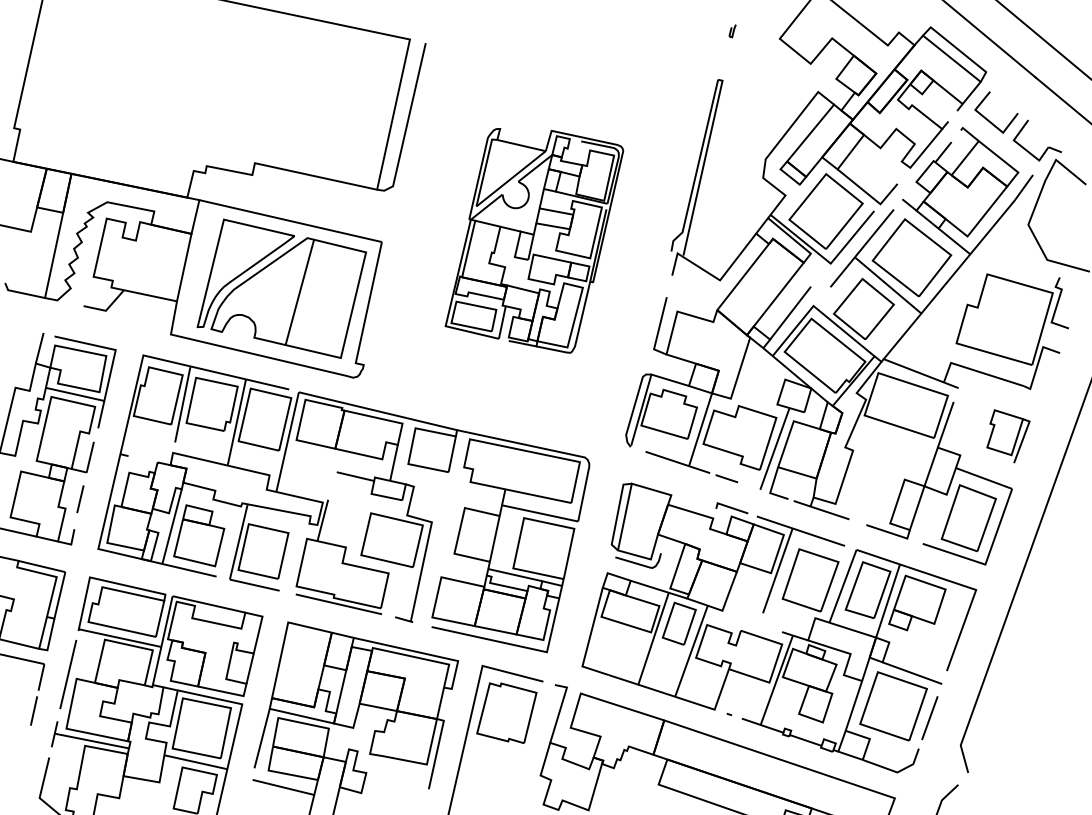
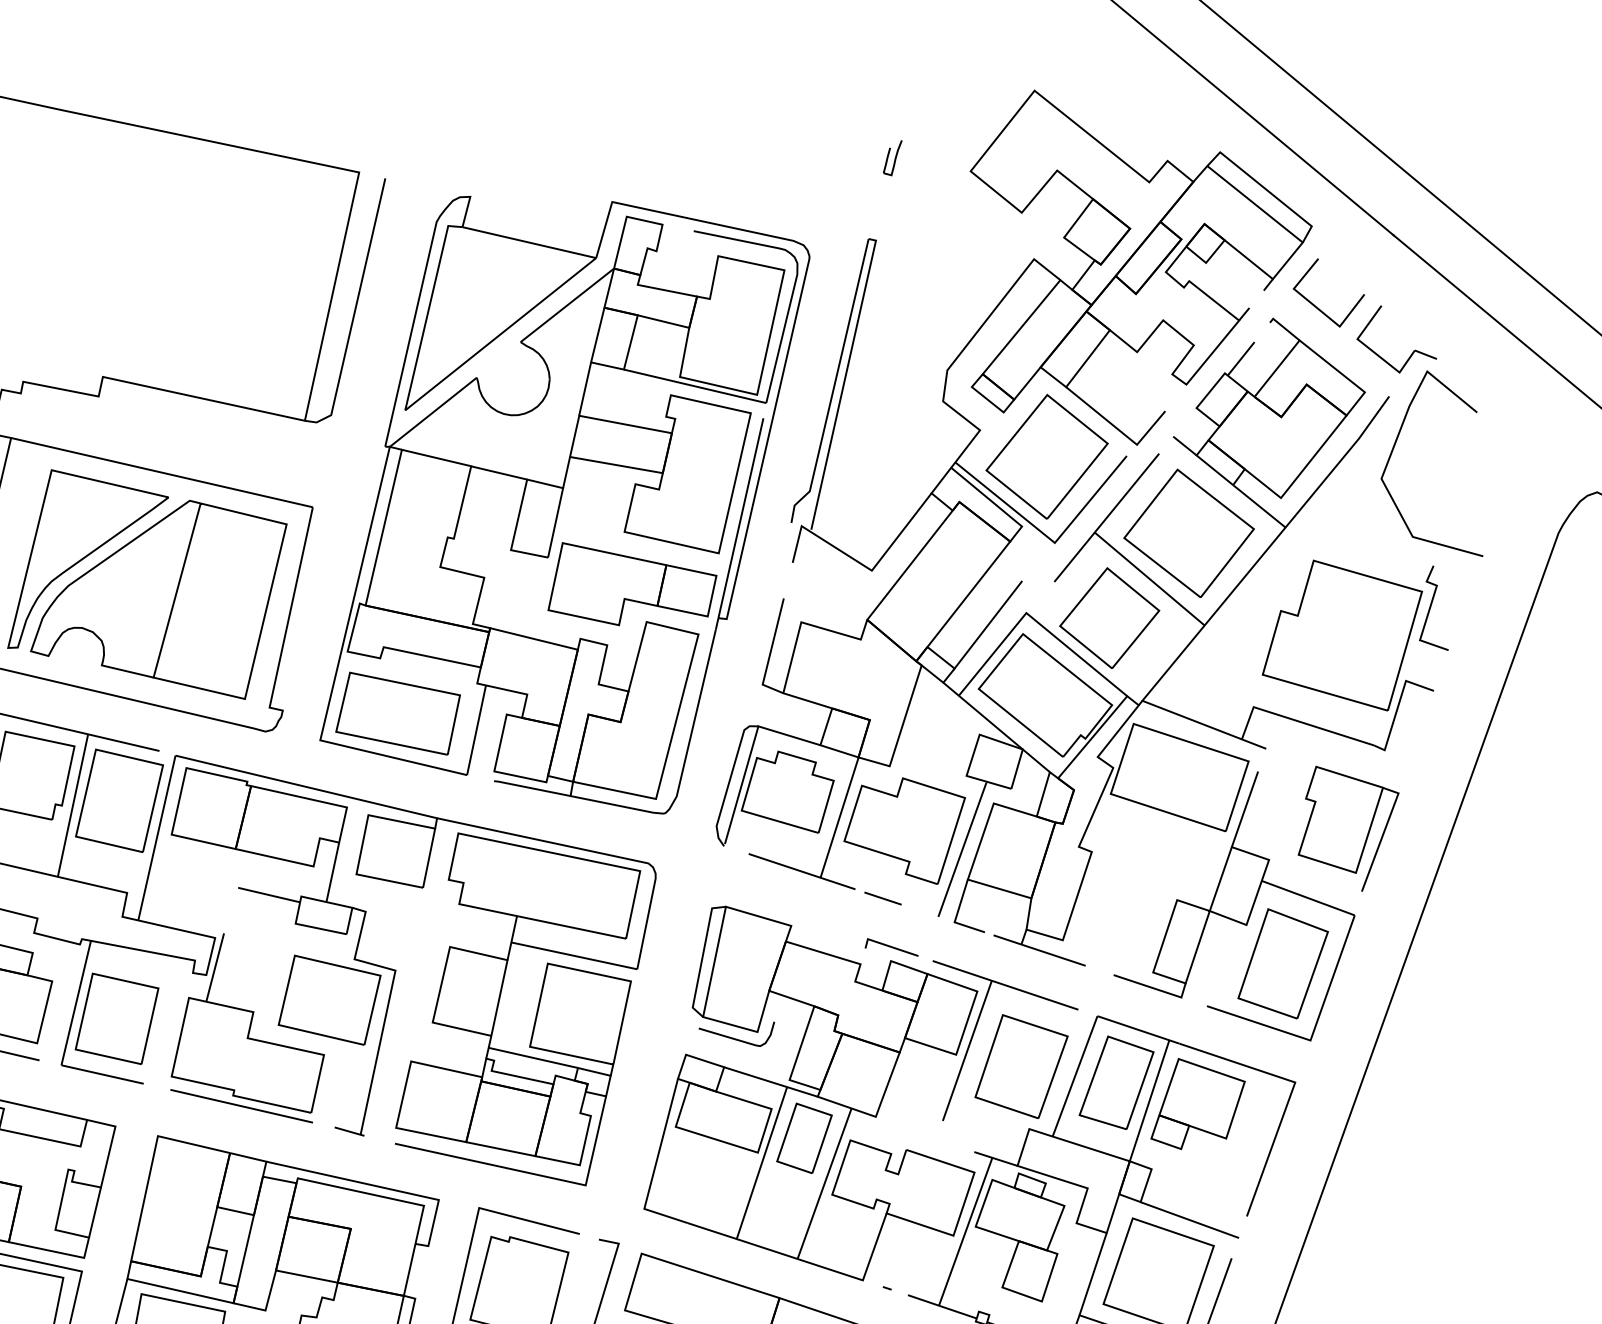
part: (732, 31) -> (892, 159), size x1.67
part: (534, 240) -> (565, 504), size x1.67
part: (1008, 436) -> (1348, 828), size x1.43

